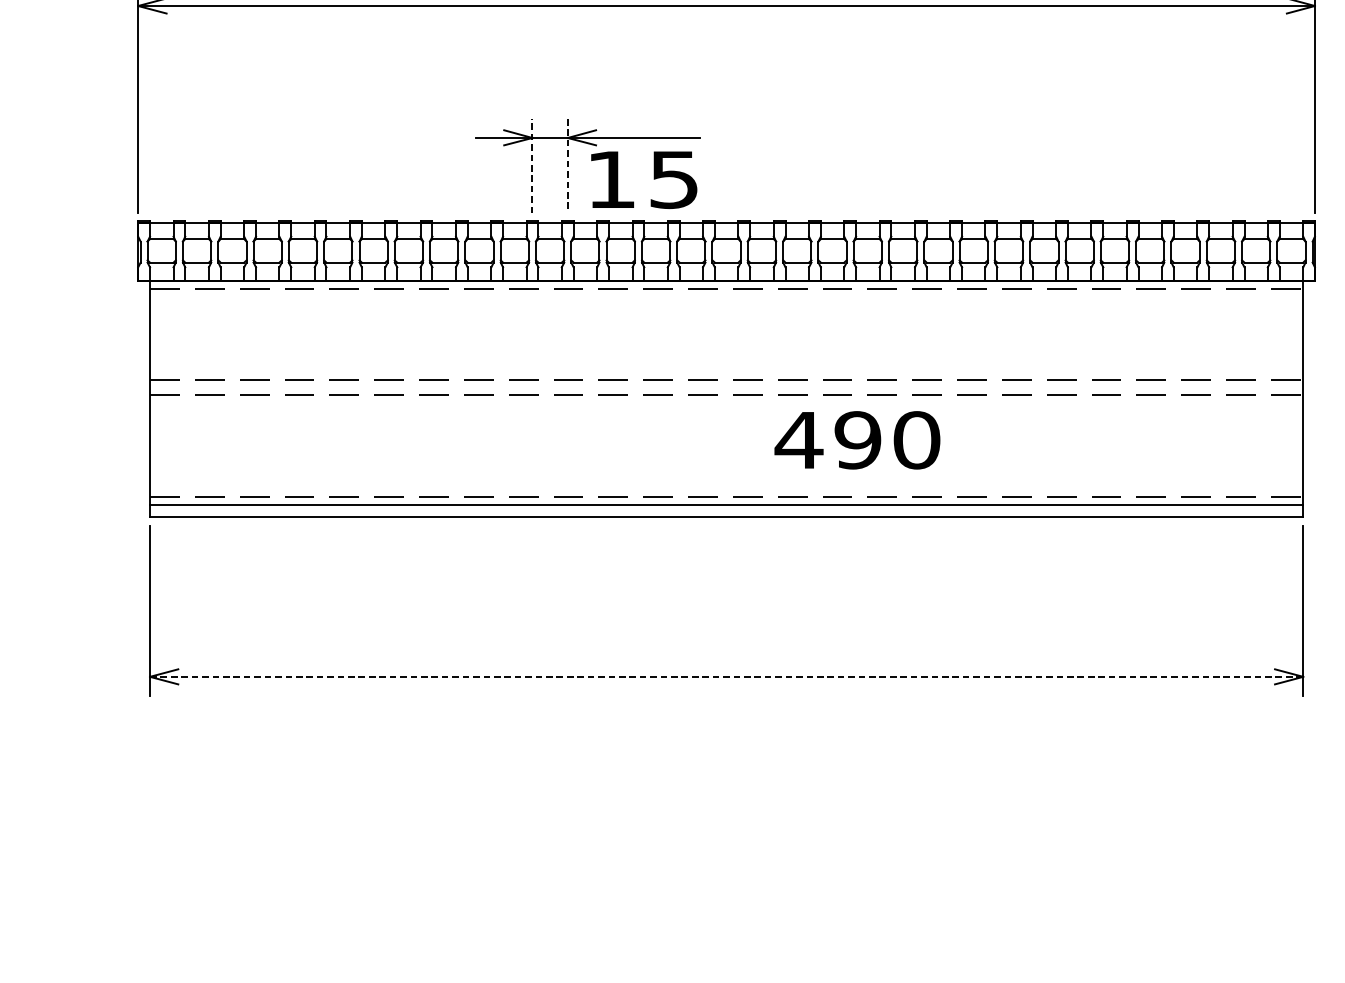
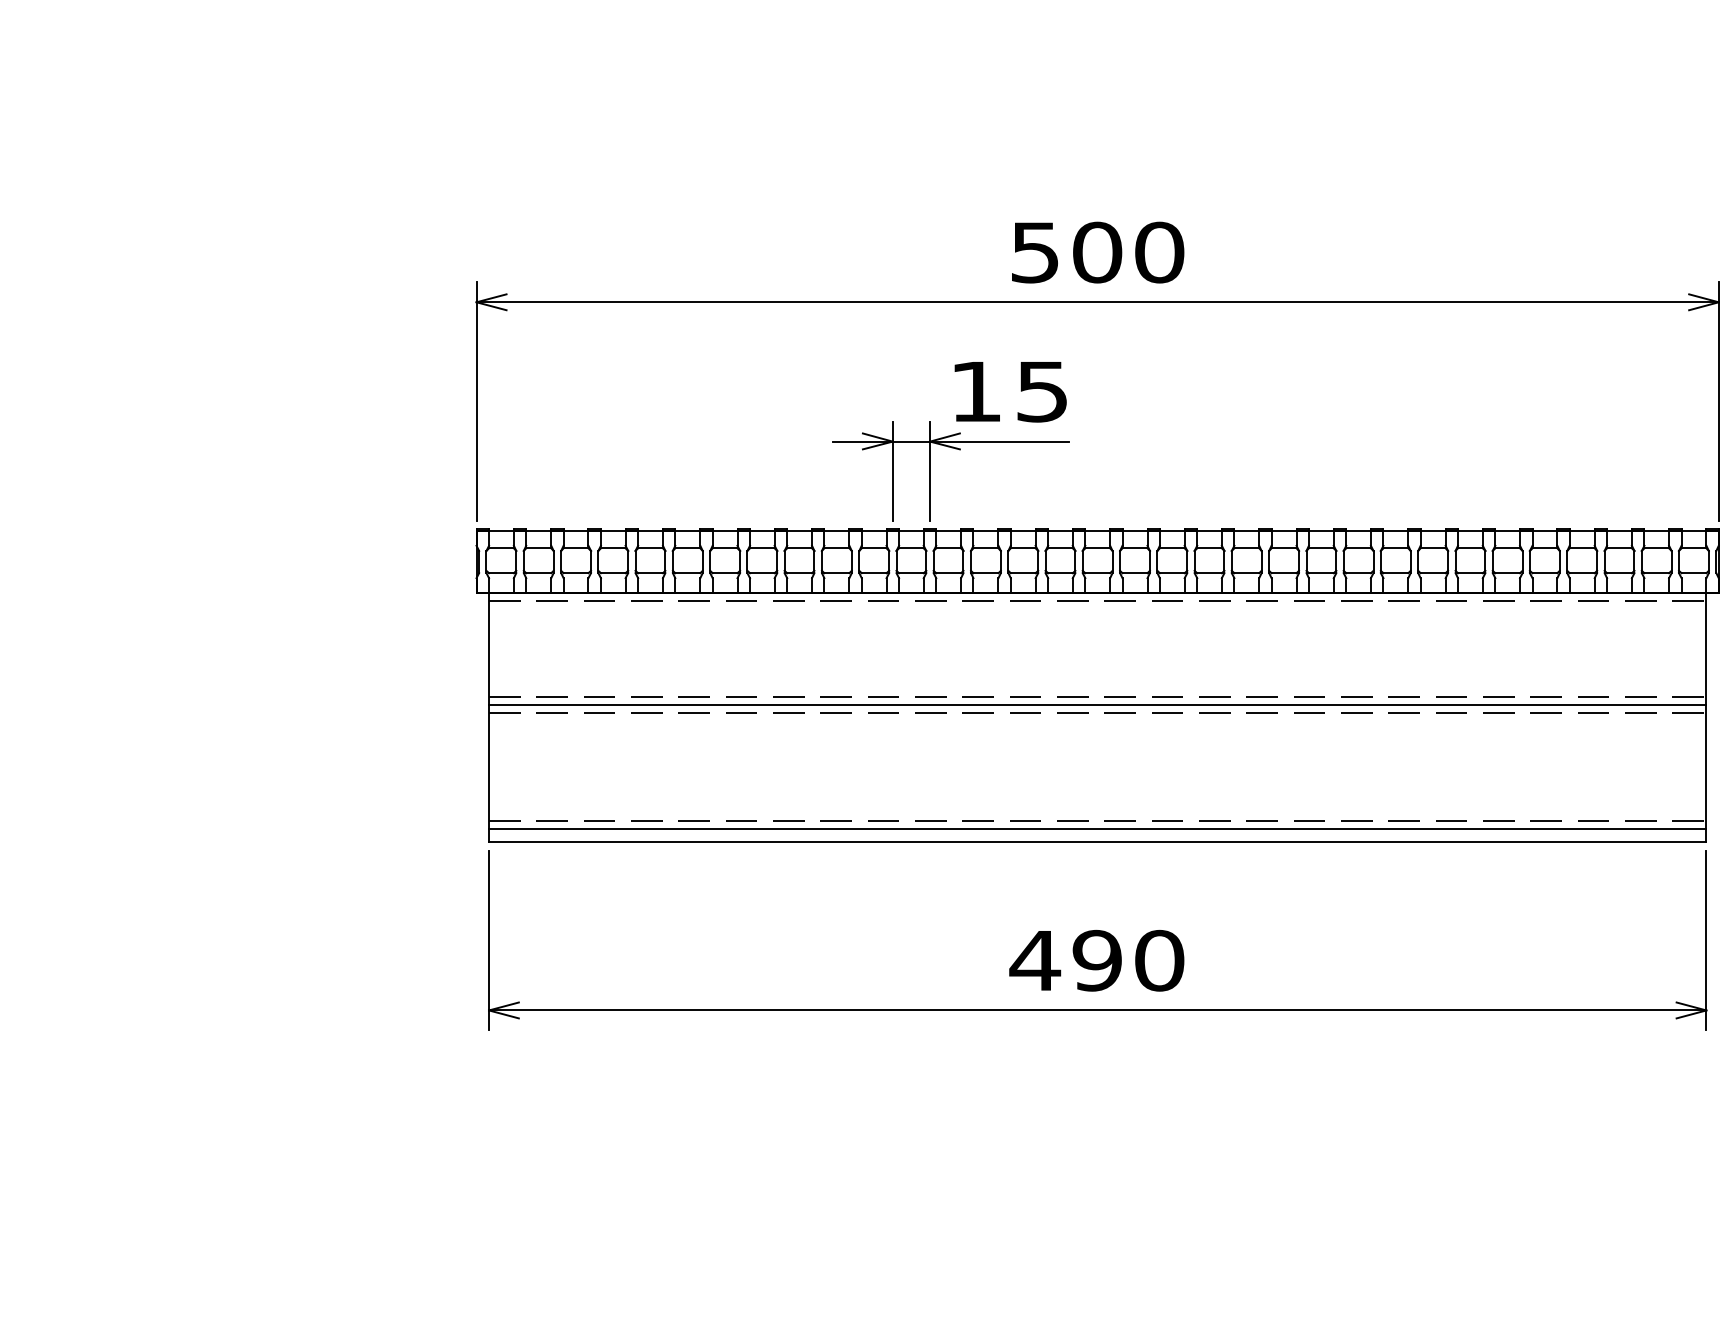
line: (532, 166) -> (892, 471), dashed -> solid
line: (568, 166) -> (930, 471), dashed -> solid
text: (644, 180) -> (1010, 392), moved
line: (726, 387) -> (1097, 704), added
text: (857, 440) -> (1096, 960), moved
line: (726, 676) -> (1097, 1010), dashed -> solid

